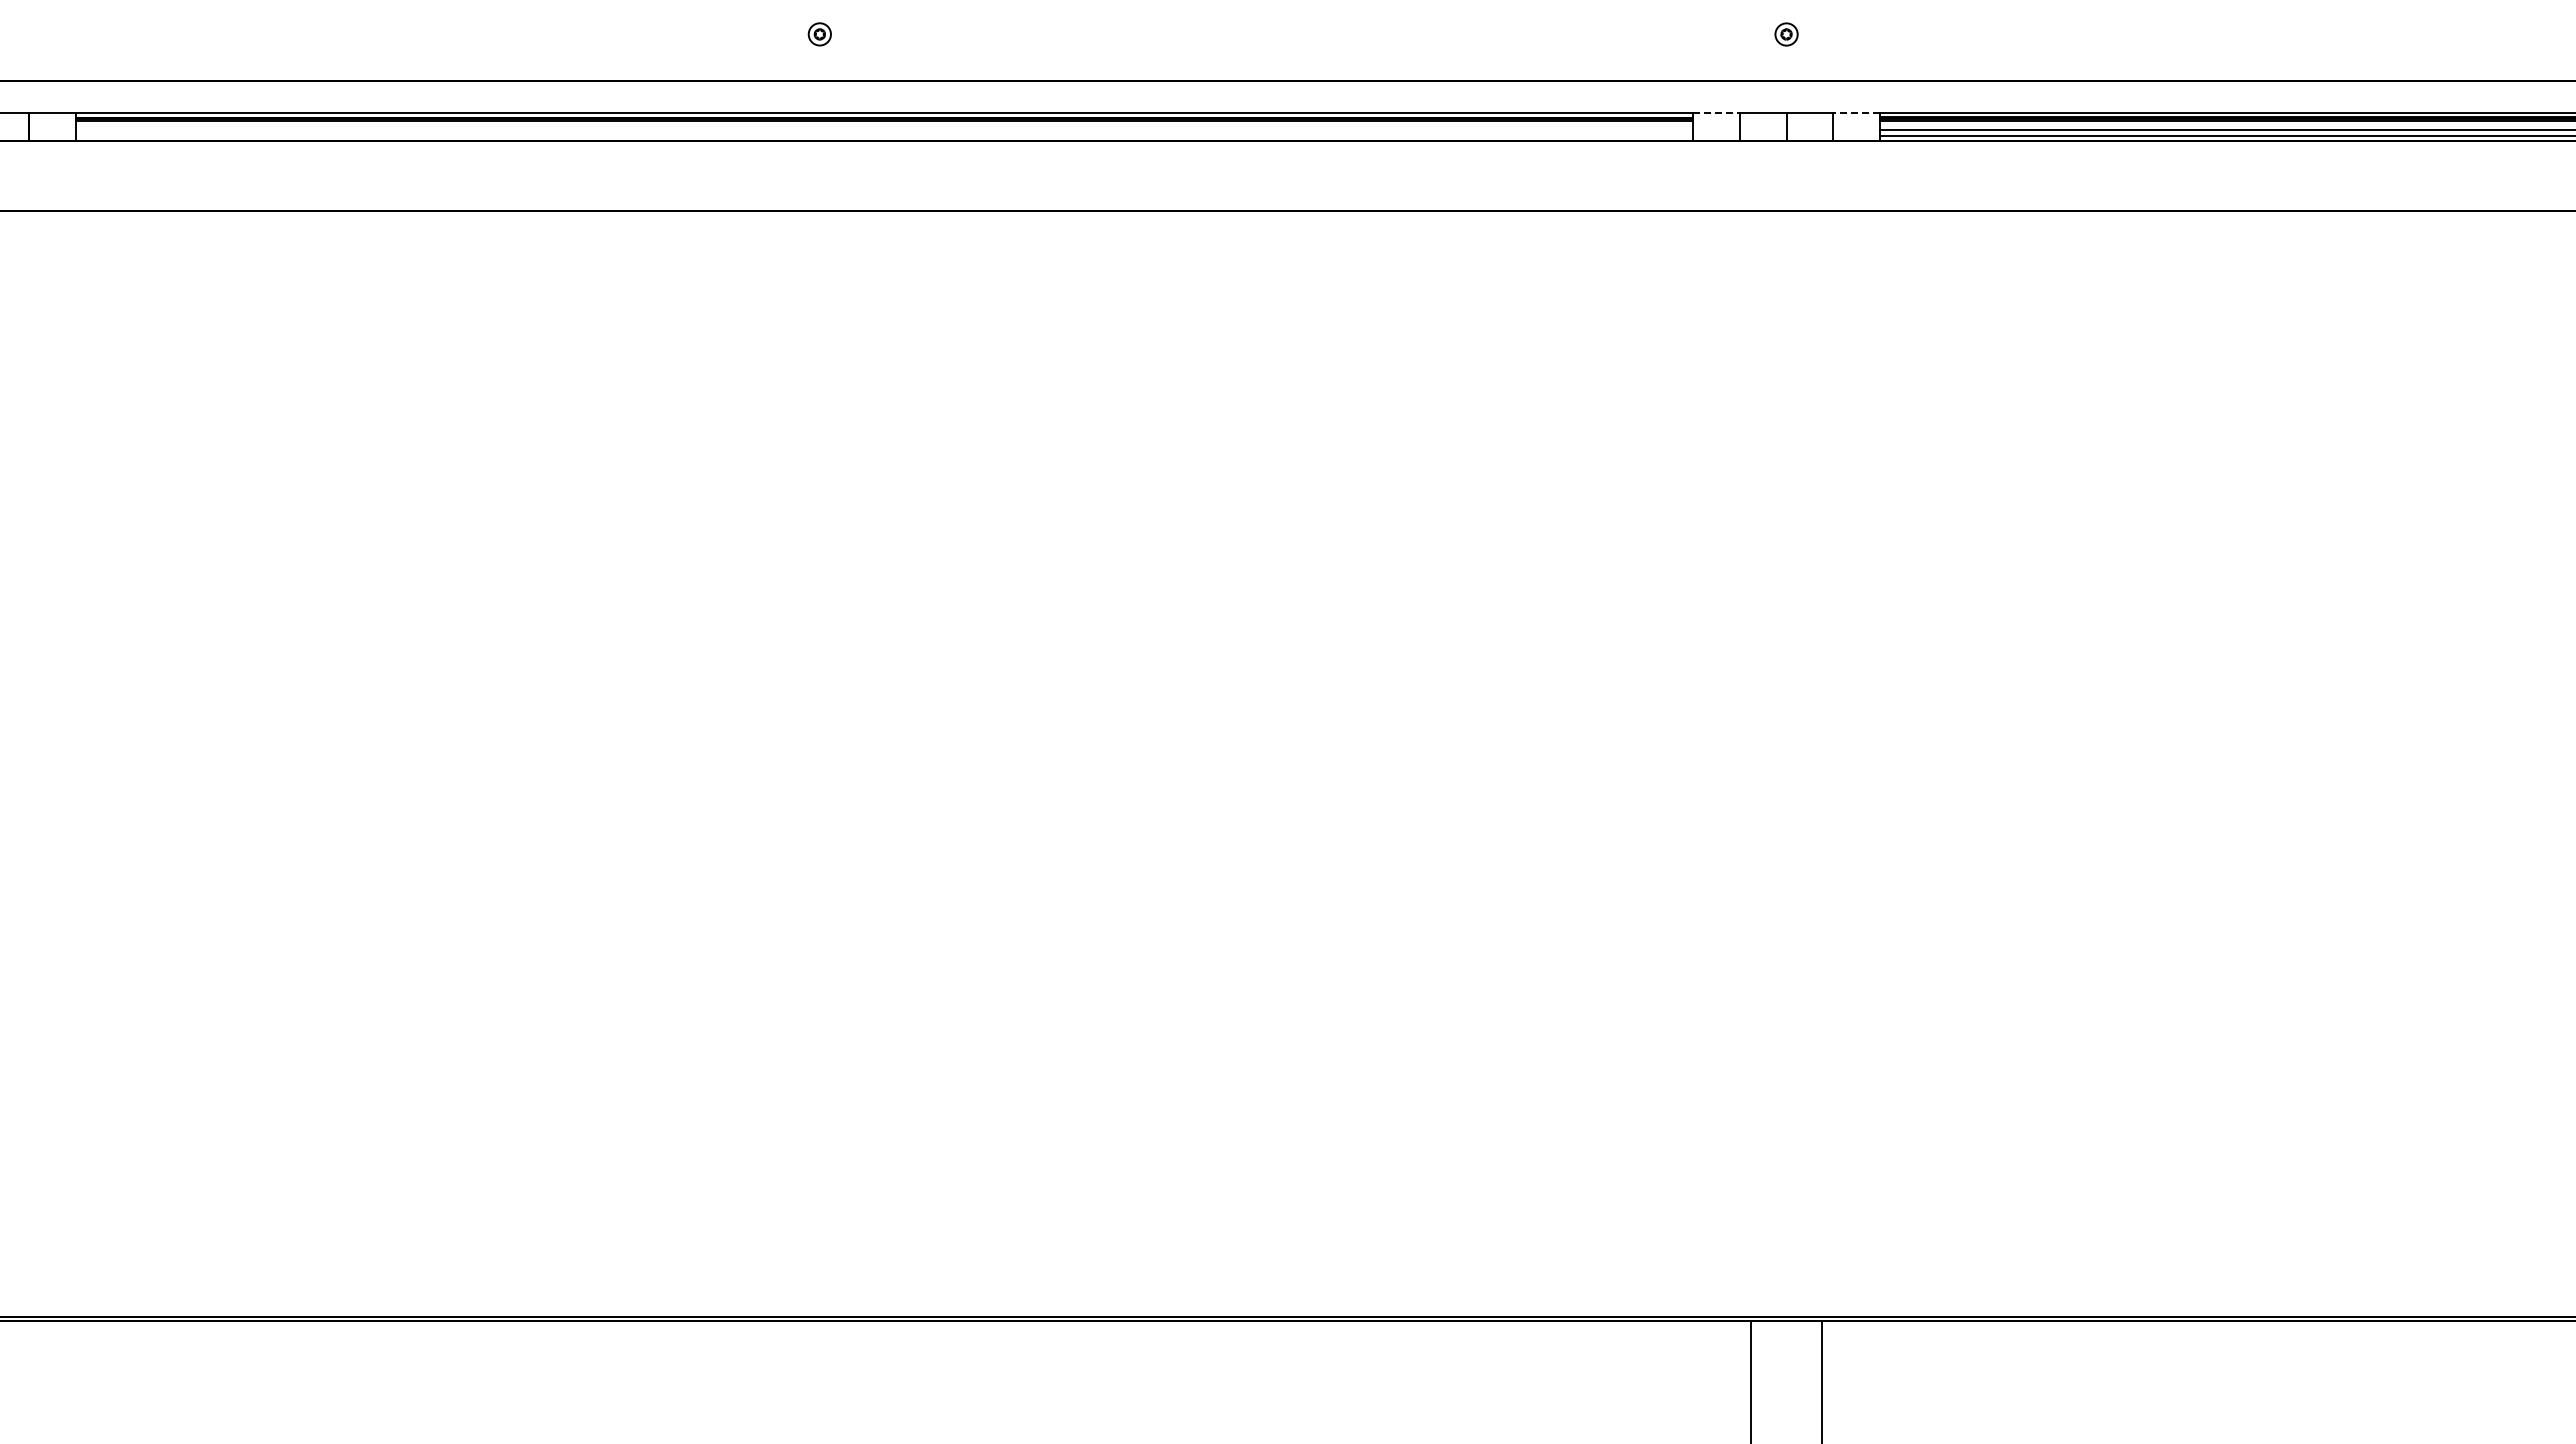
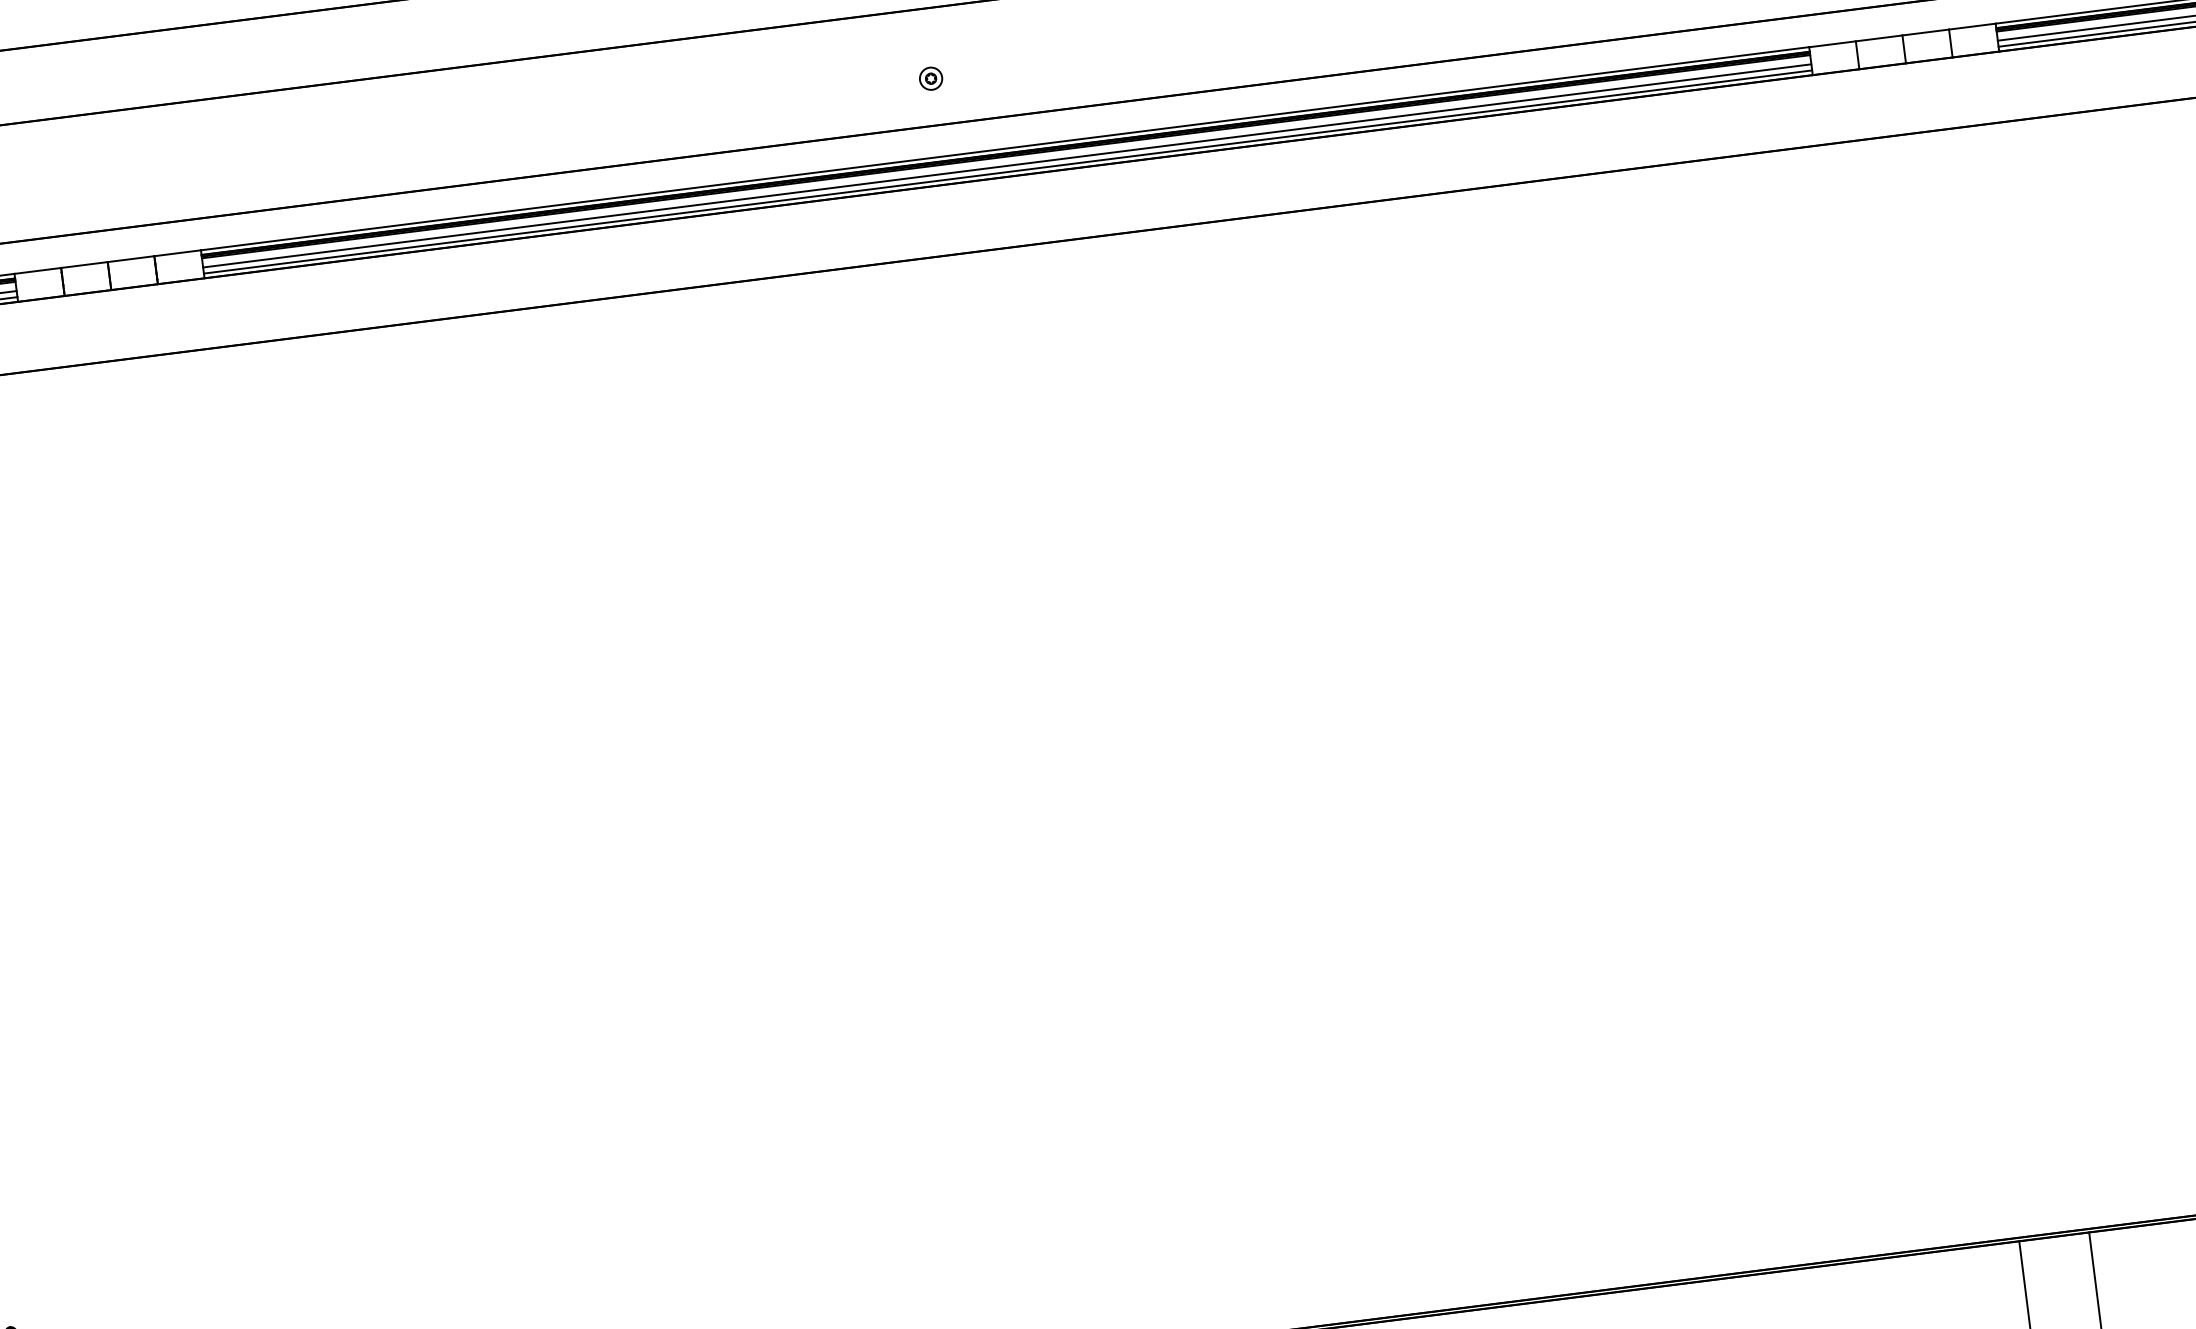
line: (1716, 113) -> (1832, 44), dashed -> solid
line: (1856, 113) -> (1972, 27), dashed -> solid
line: (883, 130) -> (1006, 166), added
line: (883, 136) -> (1007, 172), added

